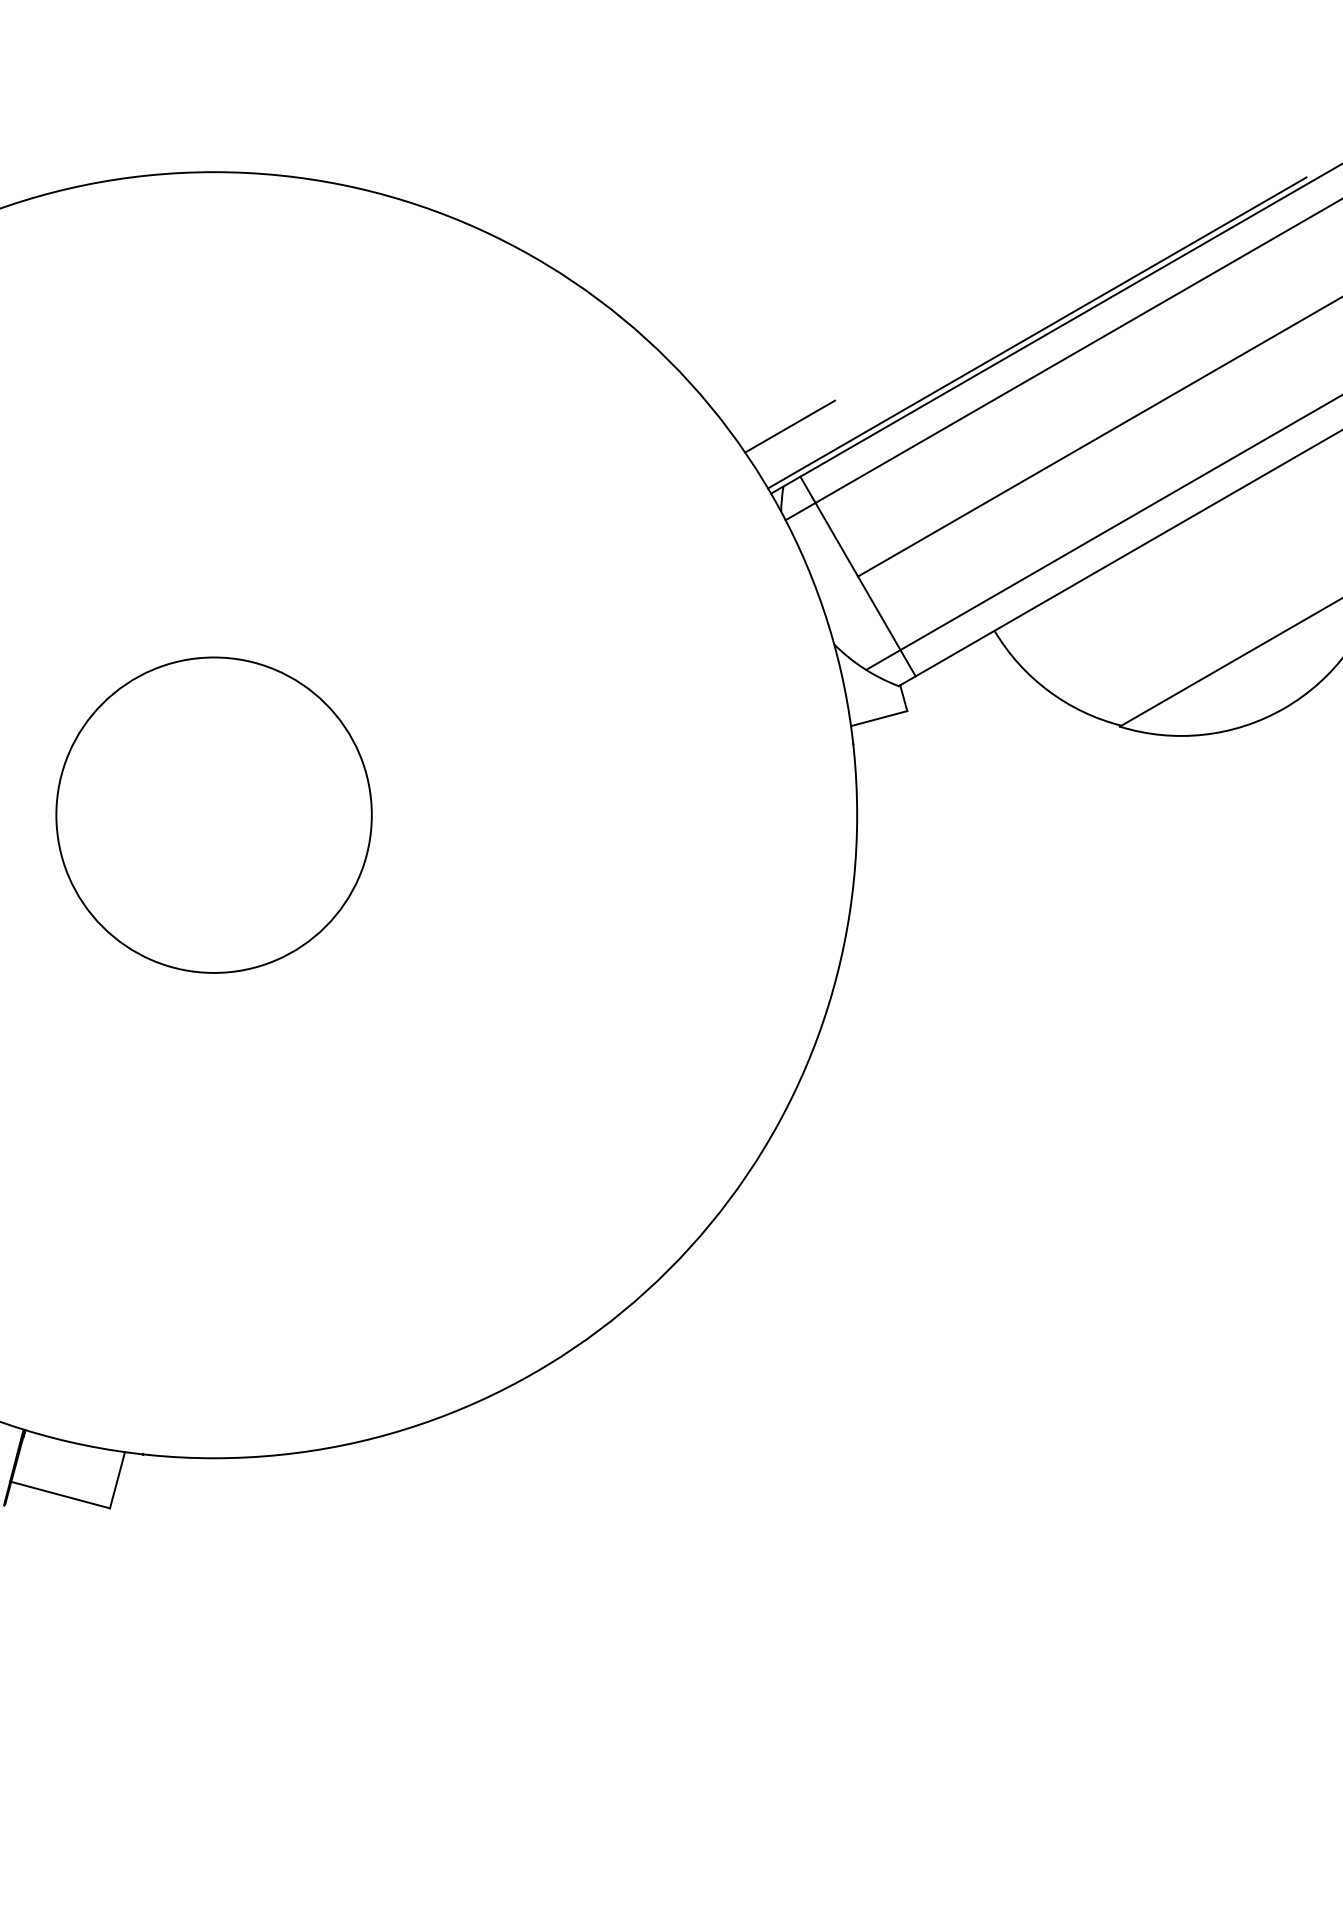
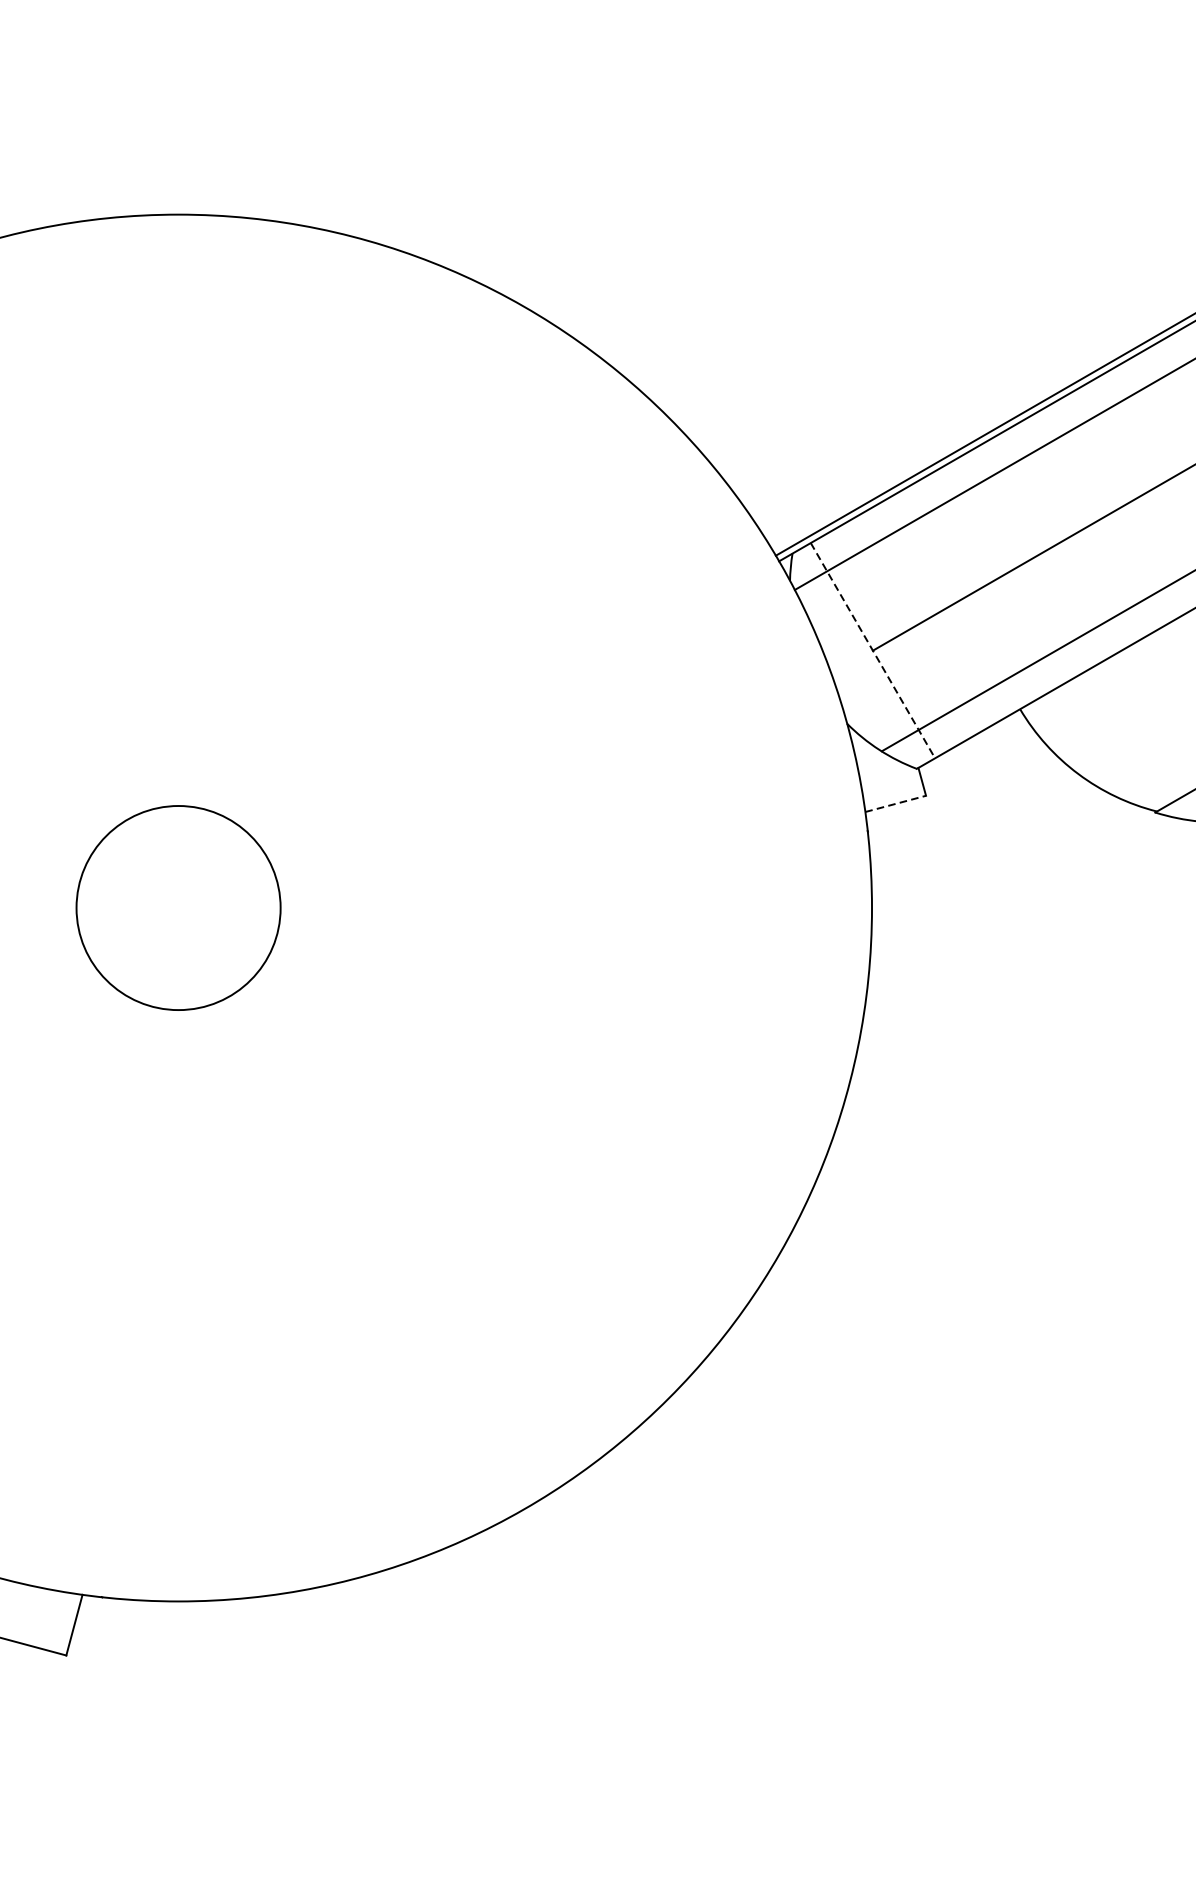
line: (790, 426) -> (800, 488), removed
line: (858, 576) -> (873, 650), solid -> dashed
line: (879, 718) -> (896, 803), solid -> dashed
circle: (213, 814) -> (177, 907), size x0.6

